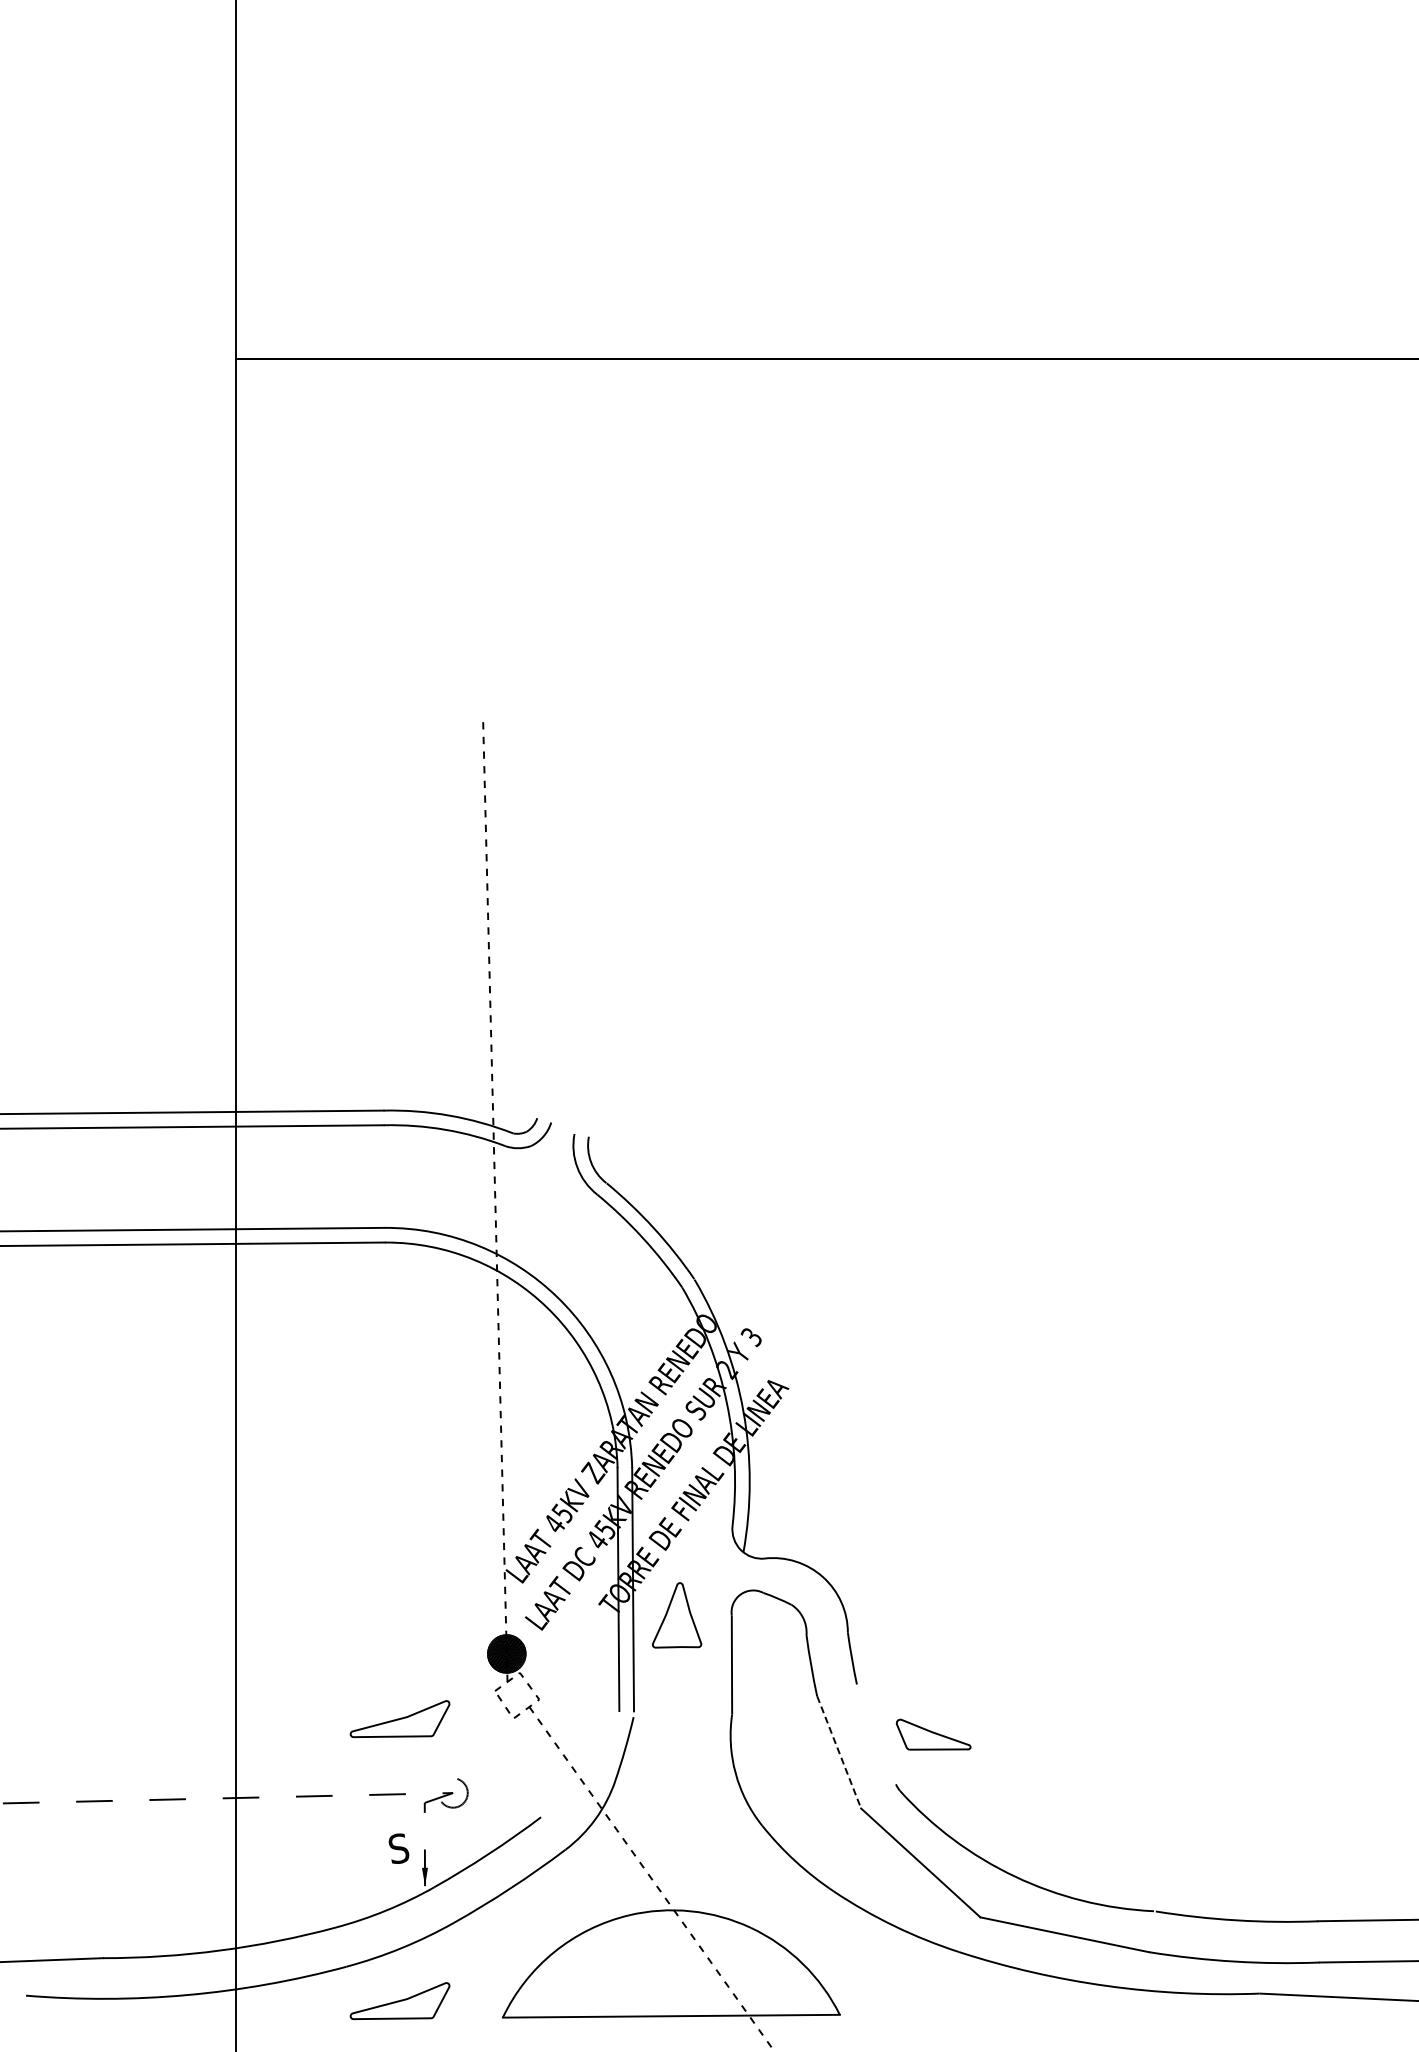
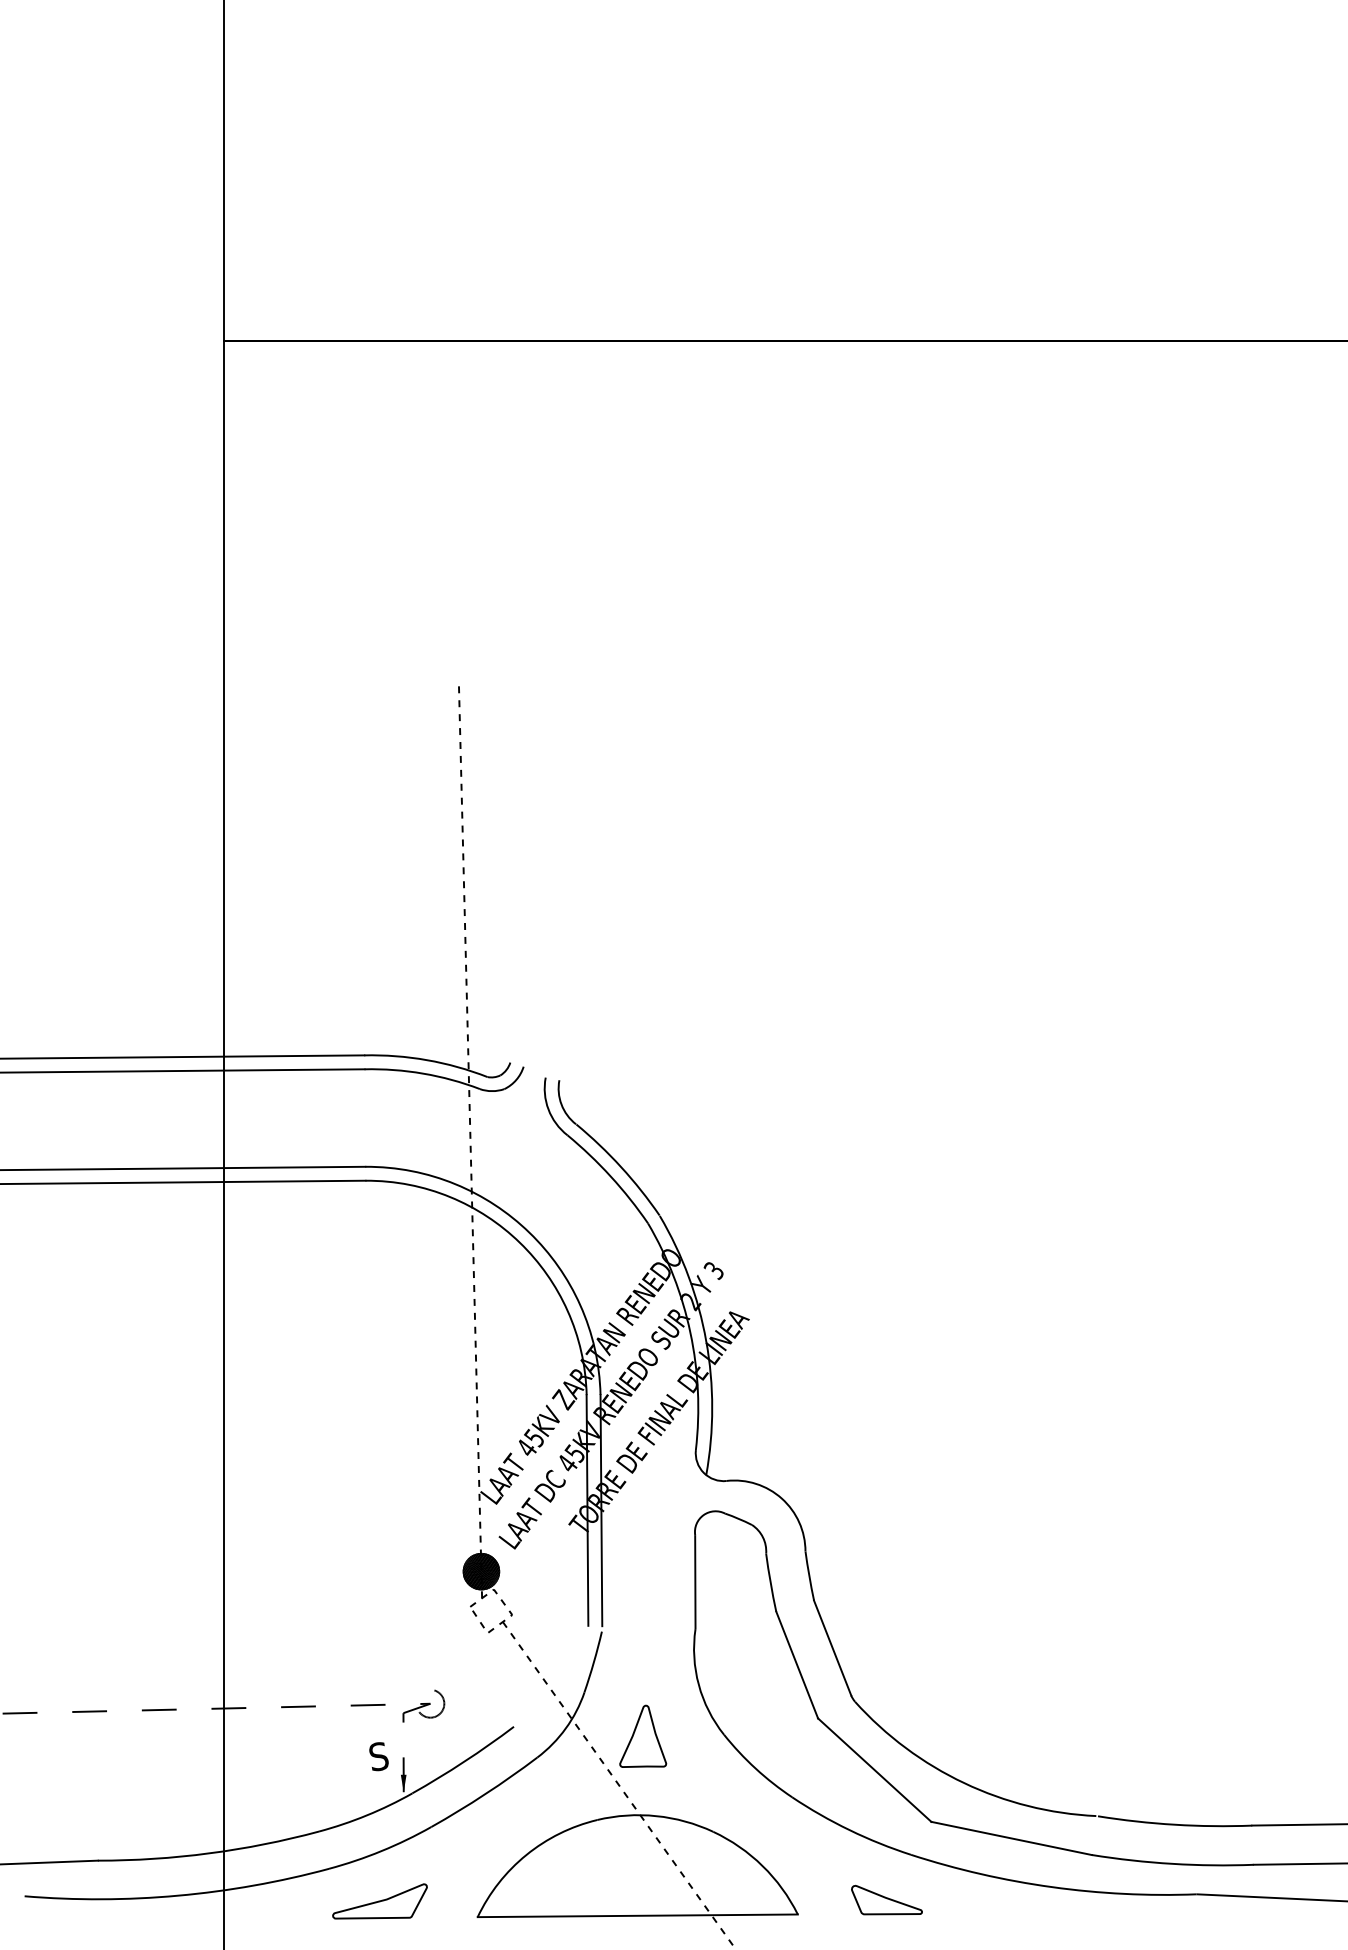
part: (677, 1615) -> (643, 1736), moved
part: (399, 1718) -> (379, 1632), removed
line: (876, 1734) -> (832, 1648), added
part: (933, 1734) -> (886, 1899), moved
line: (839, 1752) -> (797, 1665), dashed -> solid

